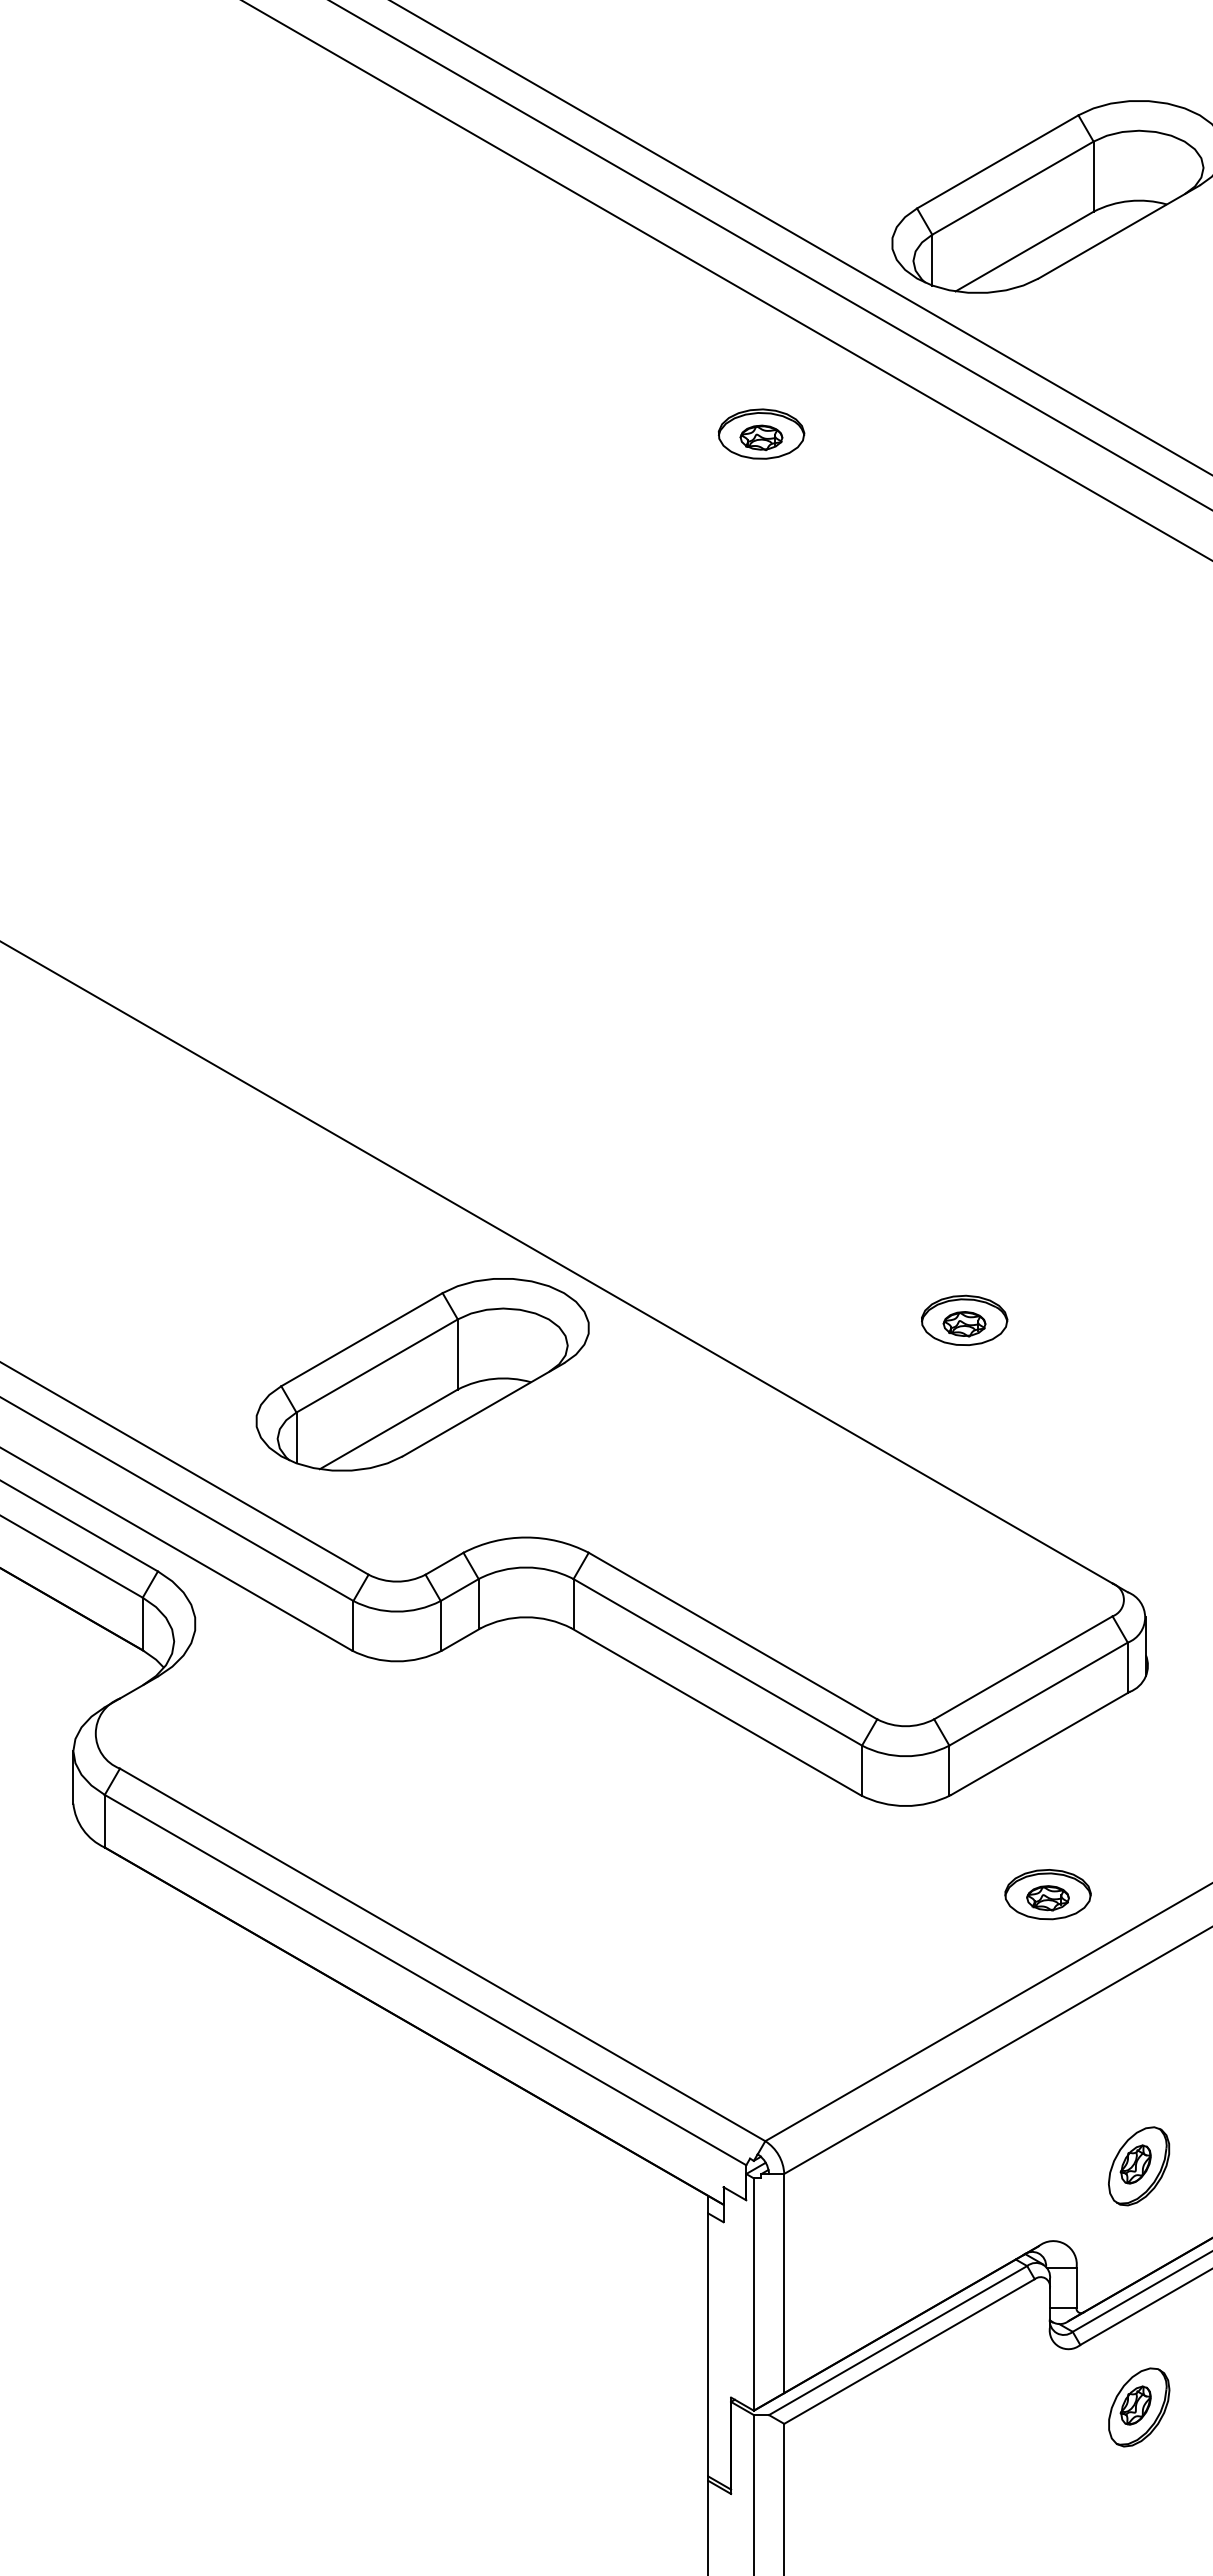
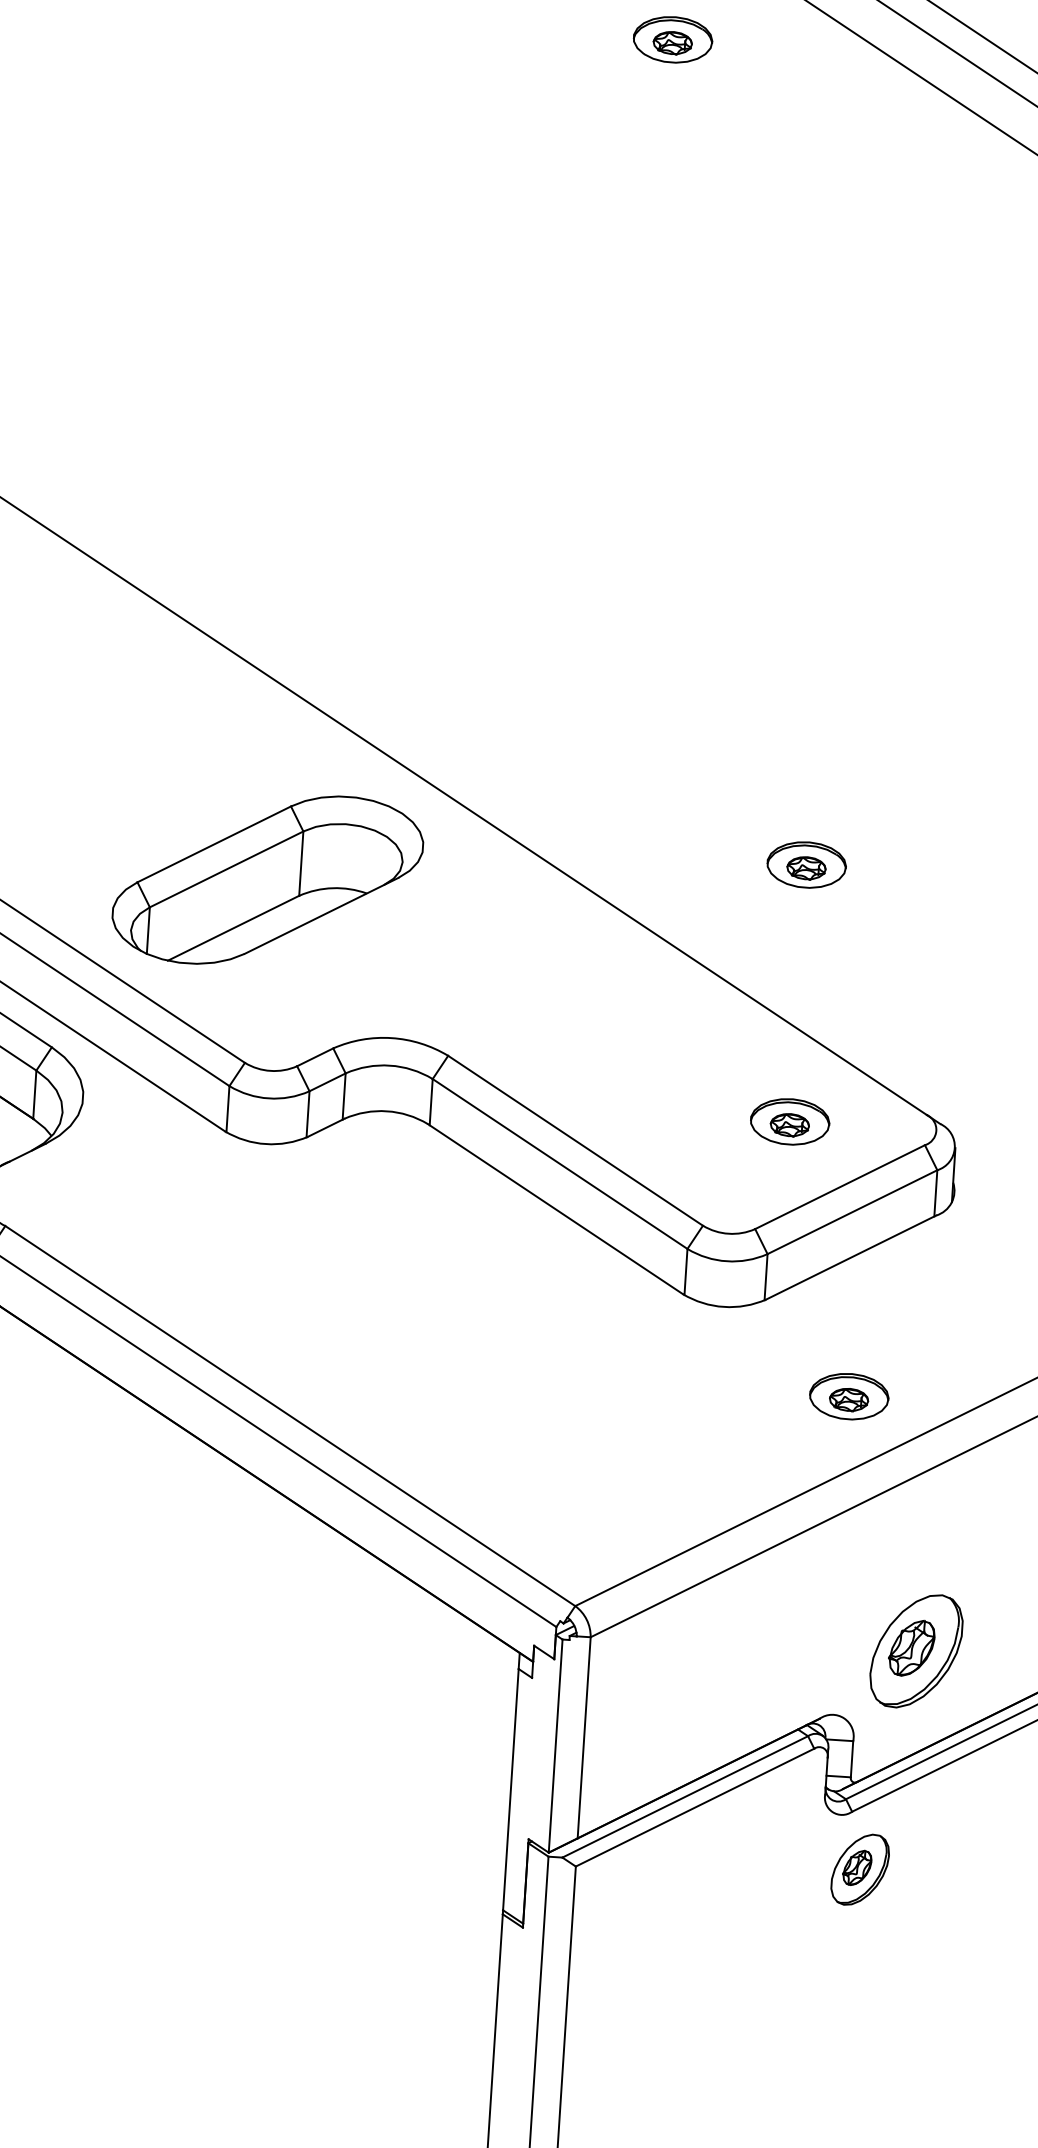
part: (422, 1374) -> (267, 879), moved
part: (964, 1599) -> (790, 1120), added
part: (1139, 2166) -> (917, 1651), size x1.6
part: (1139, 2407) -> (860, 1869), moved

